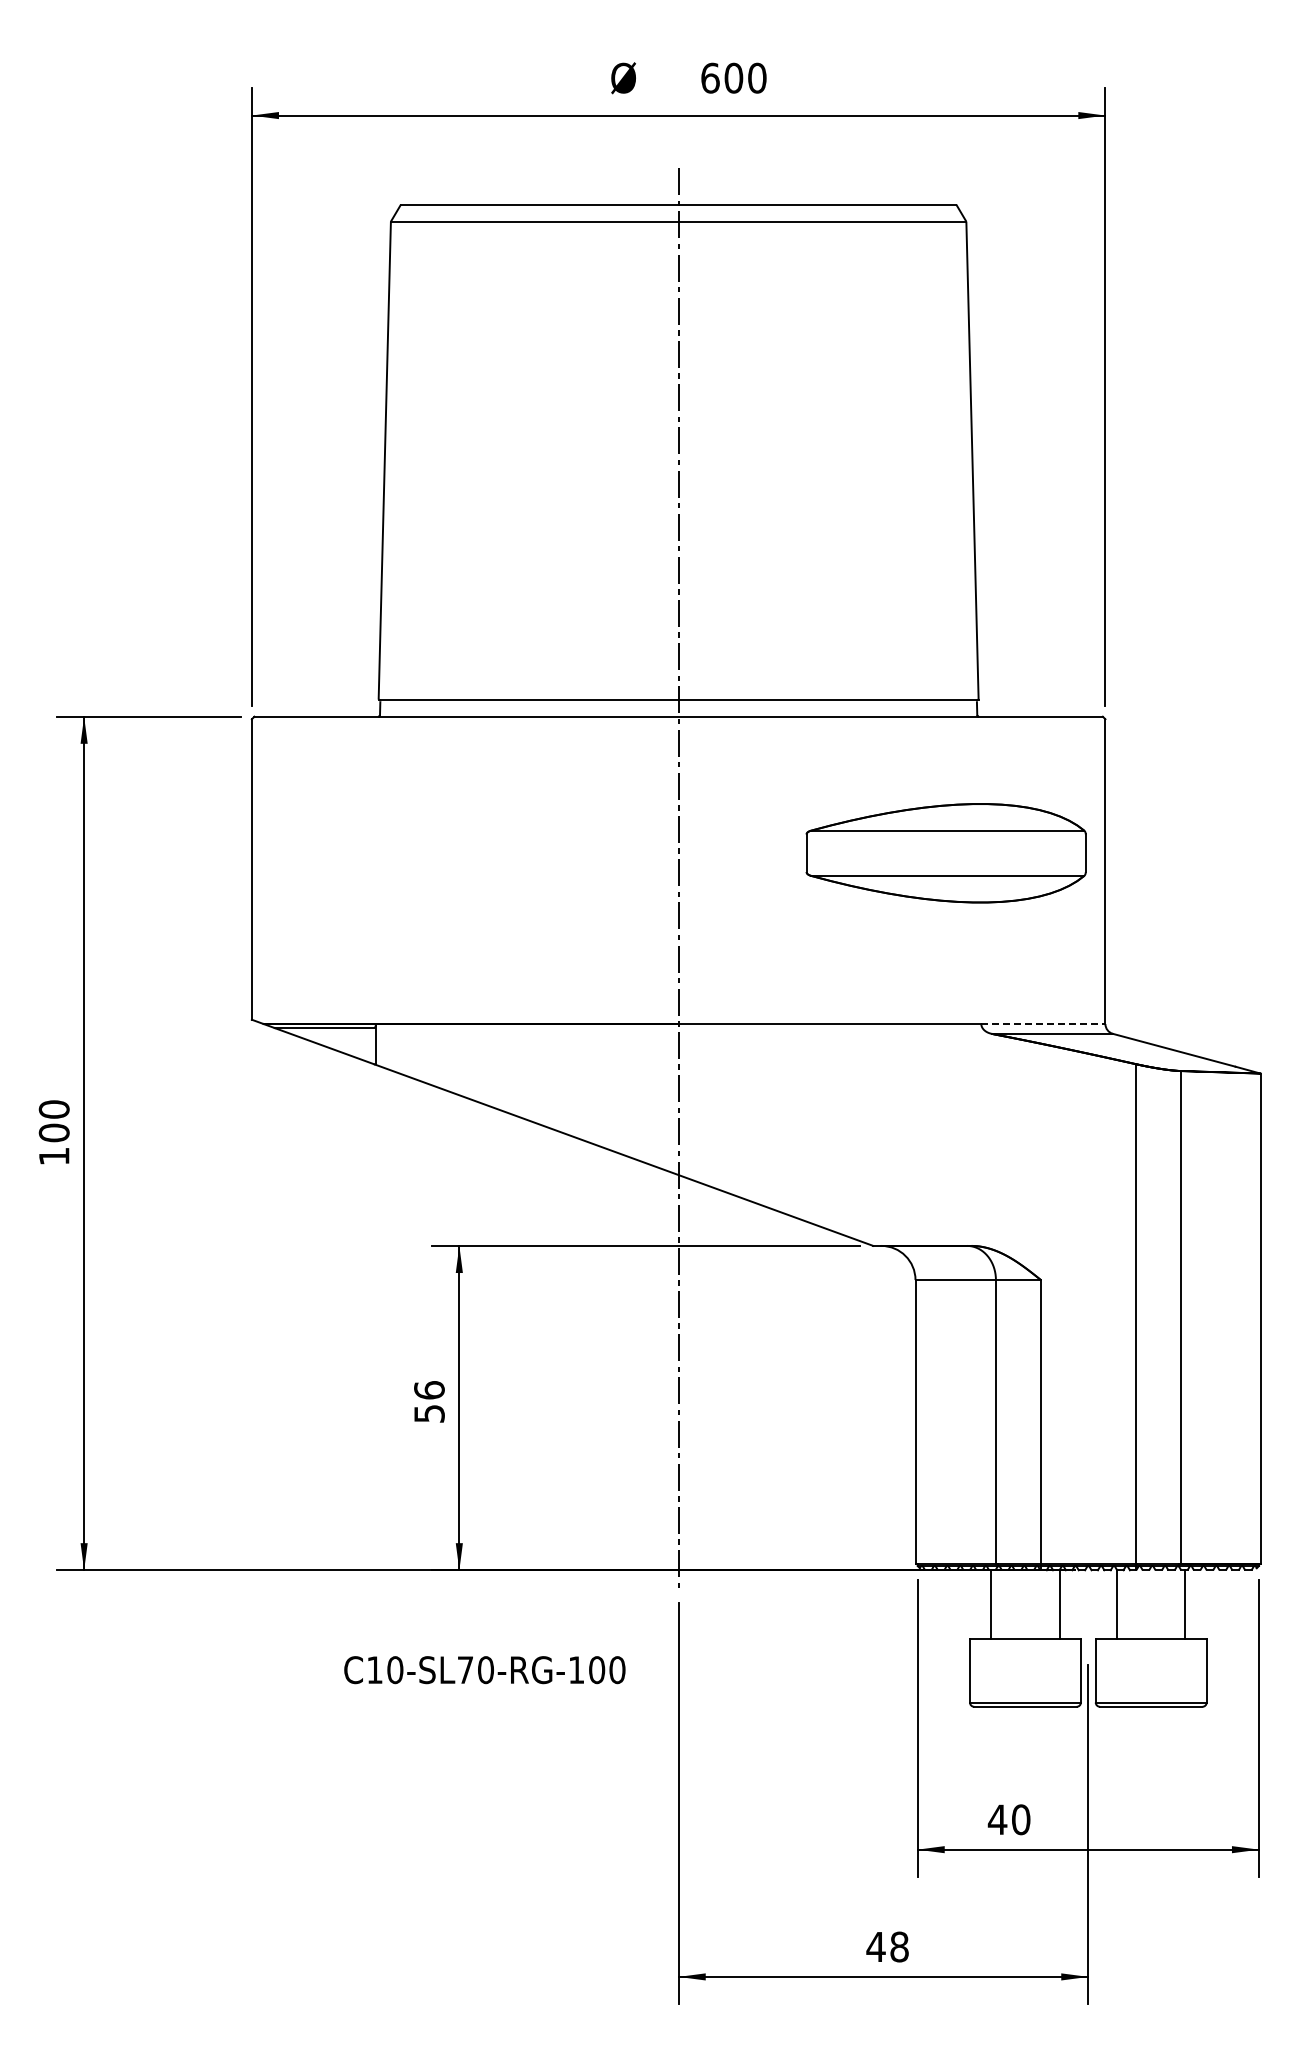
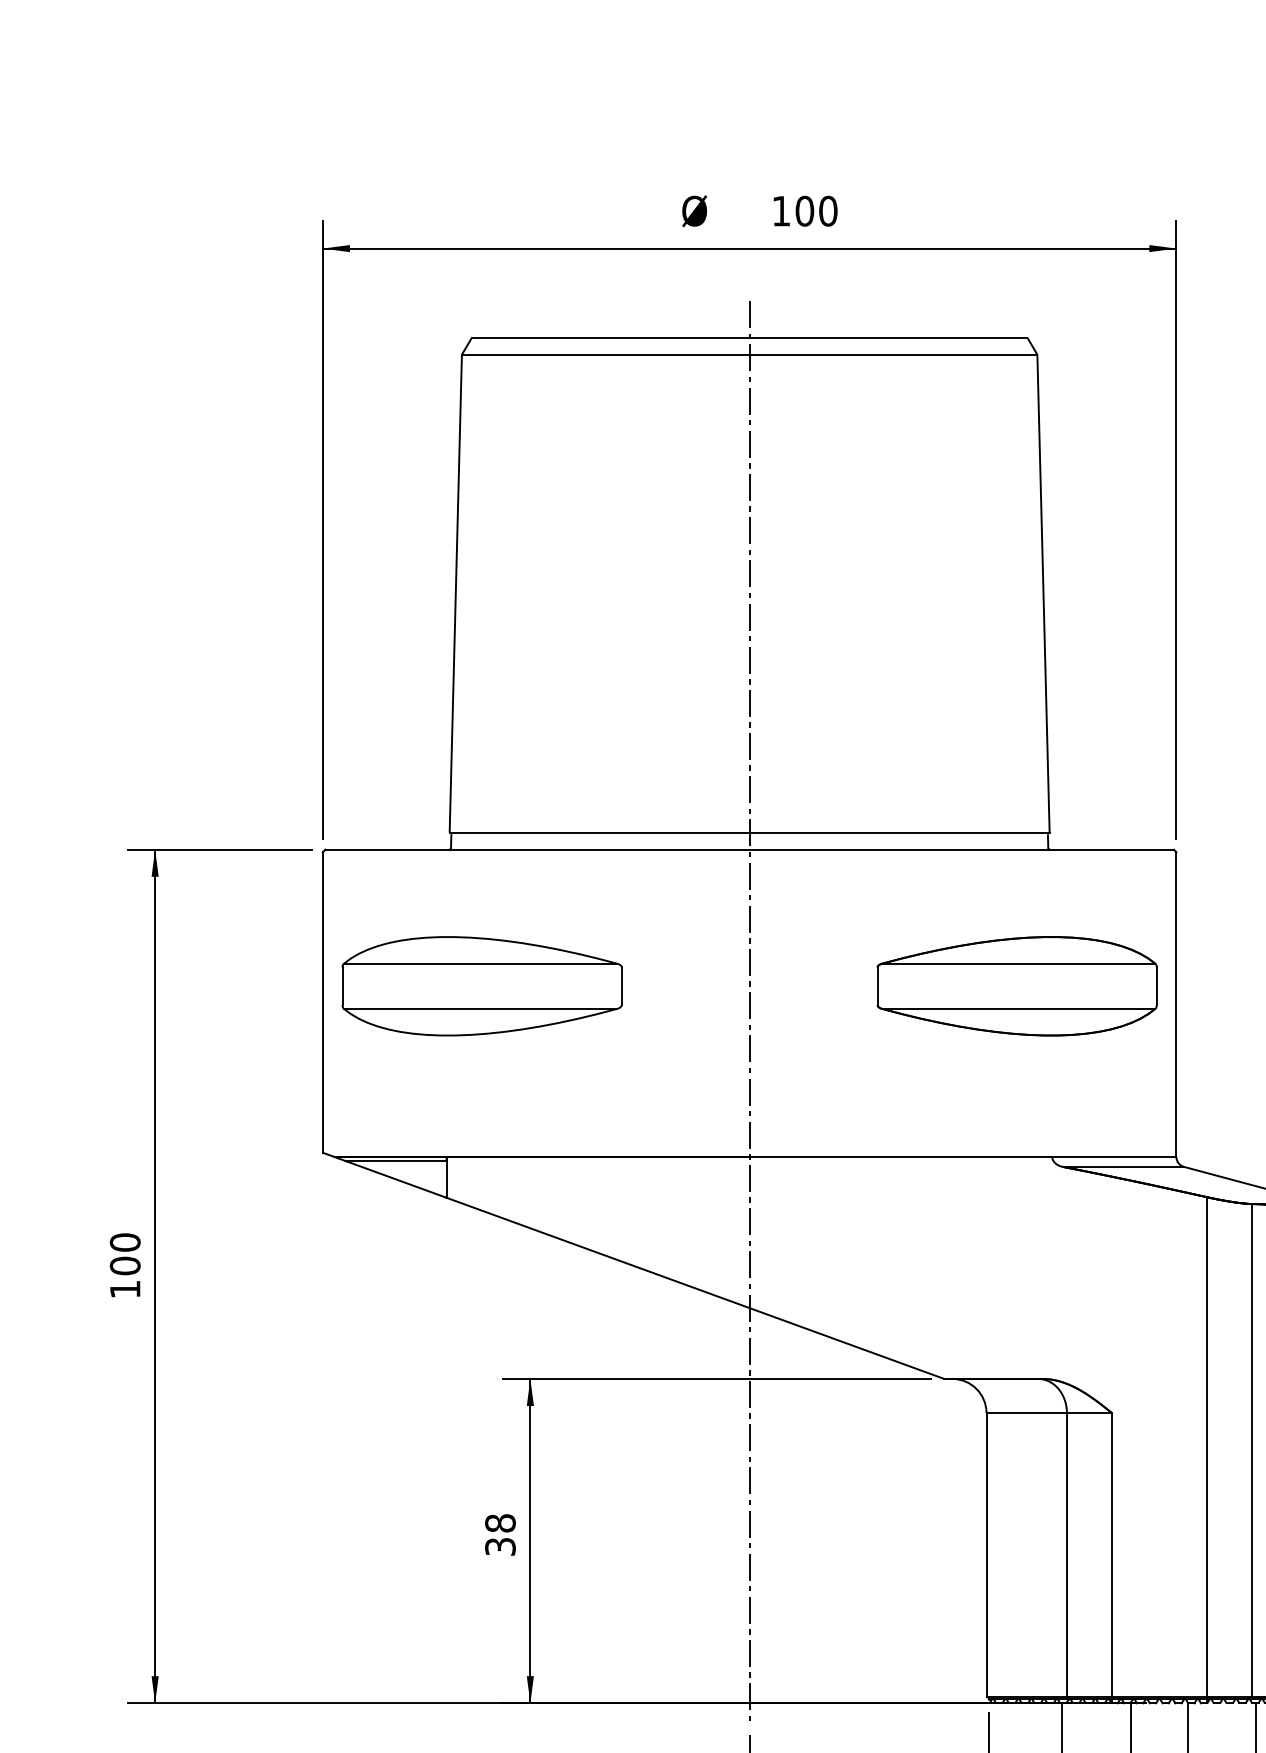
text: (710, 77) -> (781, 210), 600 -> 100
part: (410, 853) -> (481, 986), added
line: (1043, 1023) -> (1114, 1156), dashed -> solid
text: (429, 1401) -> (500, 1534), 56 -> 38

